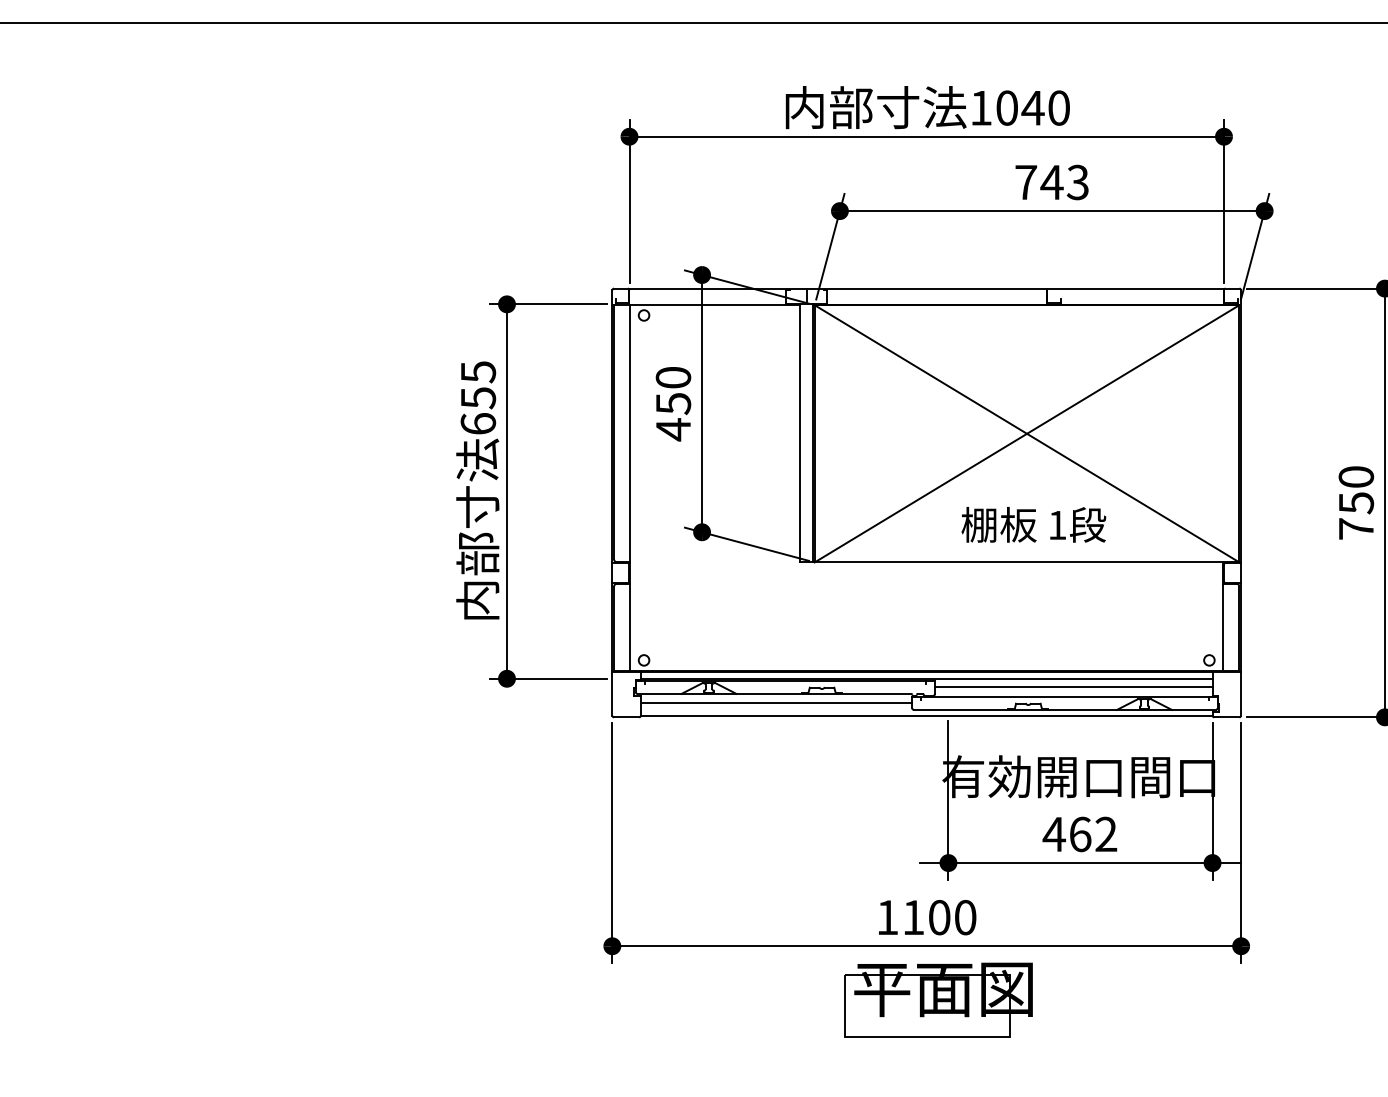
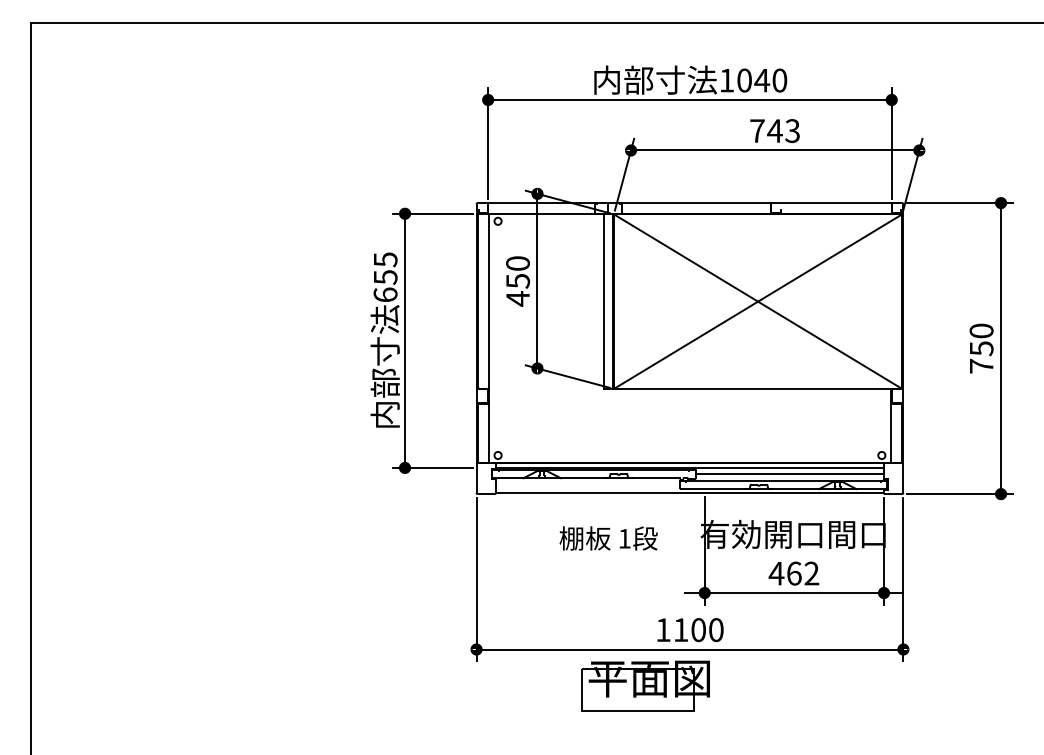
text: (1033, 524) -> (608, 538), moved
line: (775, 703) -> (587, 484), removed
part: (937, 999) -> (645, 685), moved

